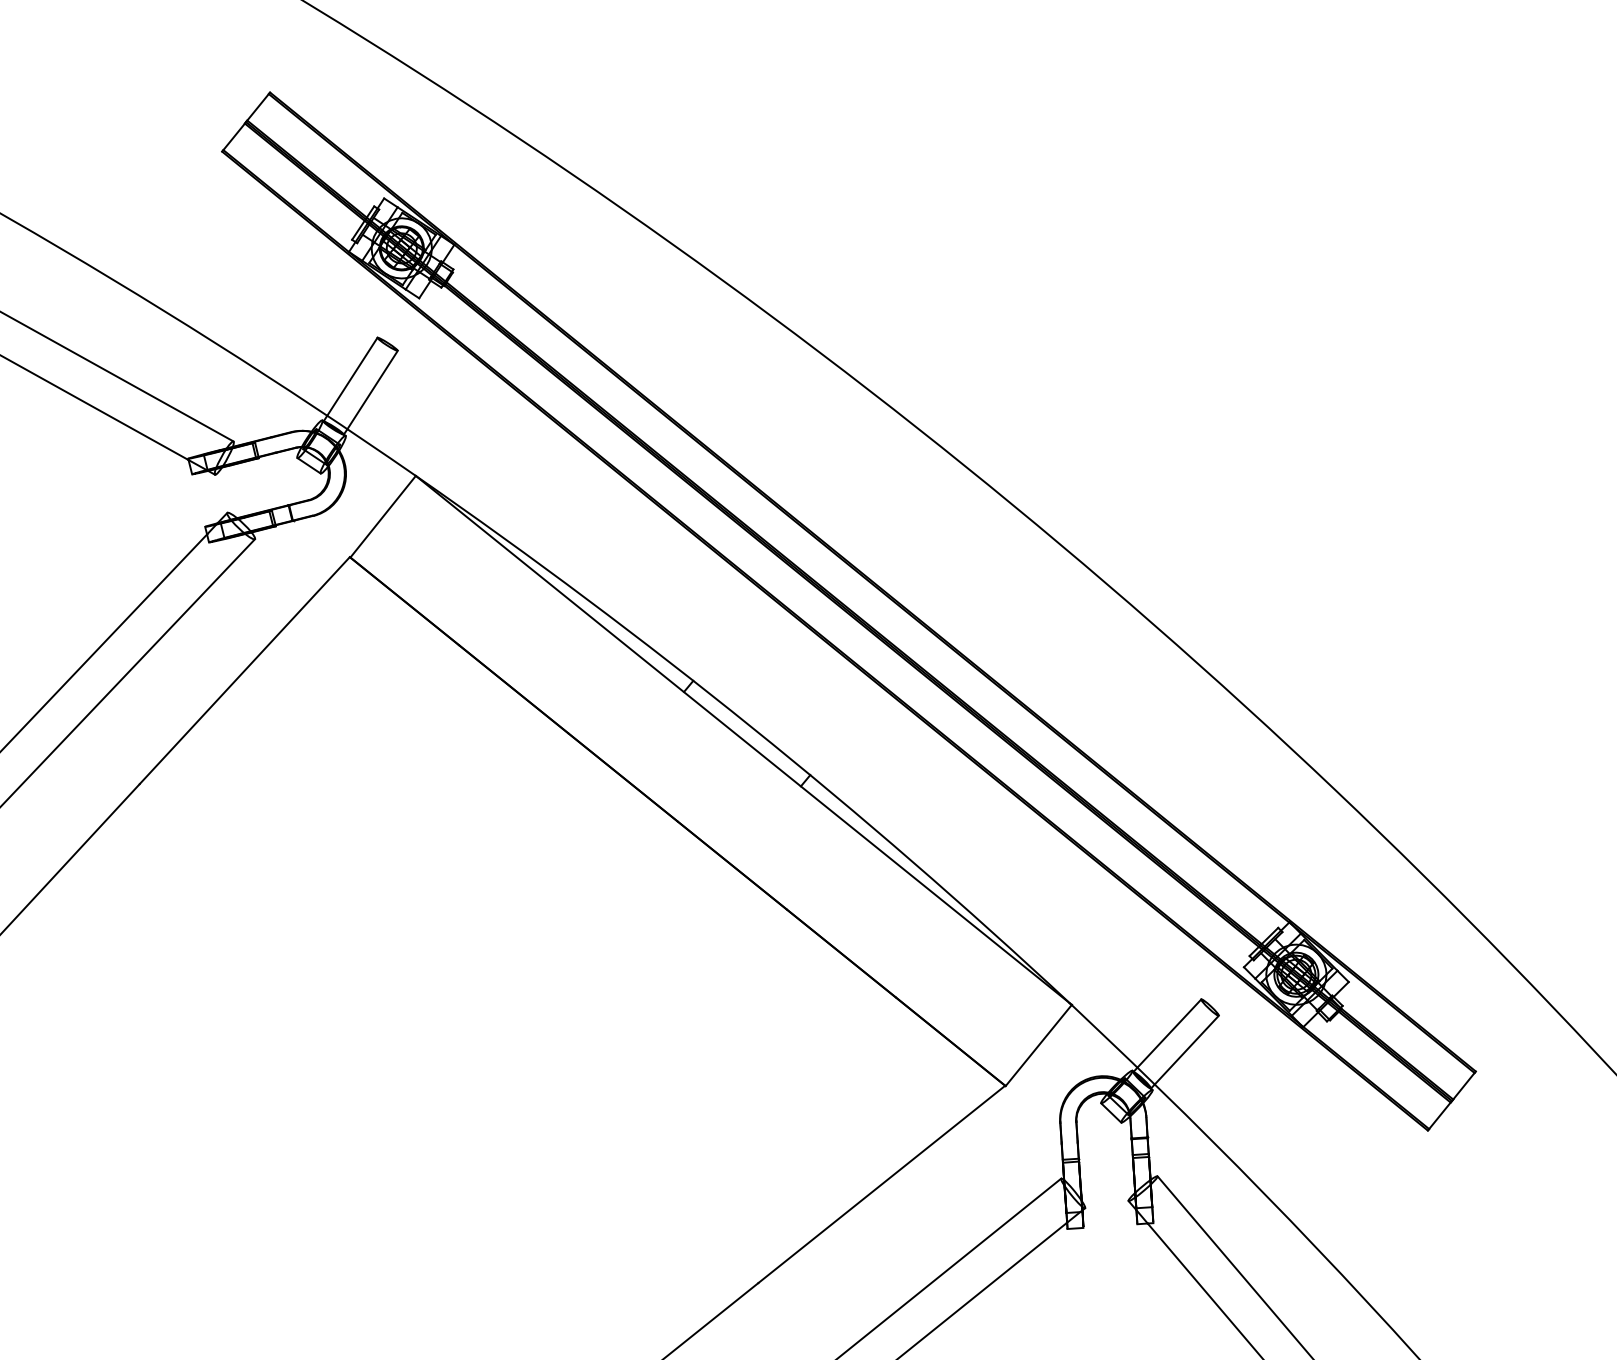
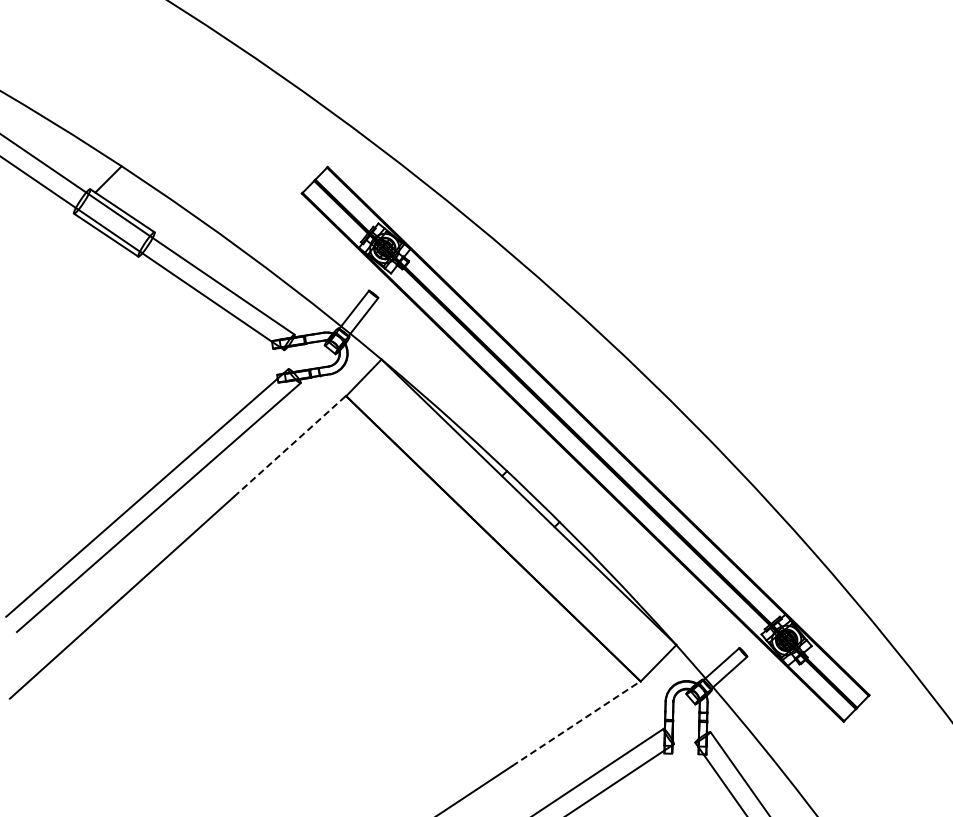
line: (245, 670) -> (290, 446), solid -> dashed
line: (882, 1183) -> (576, 723), solid -> dashed

